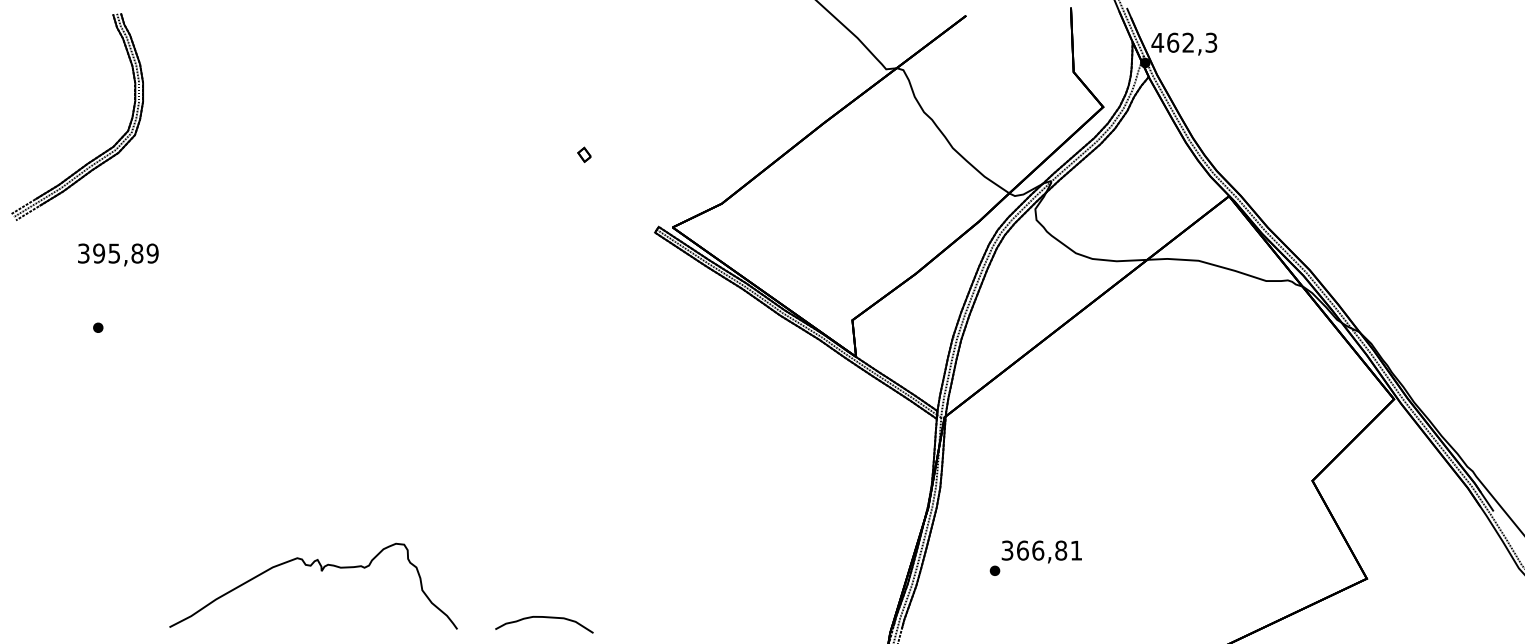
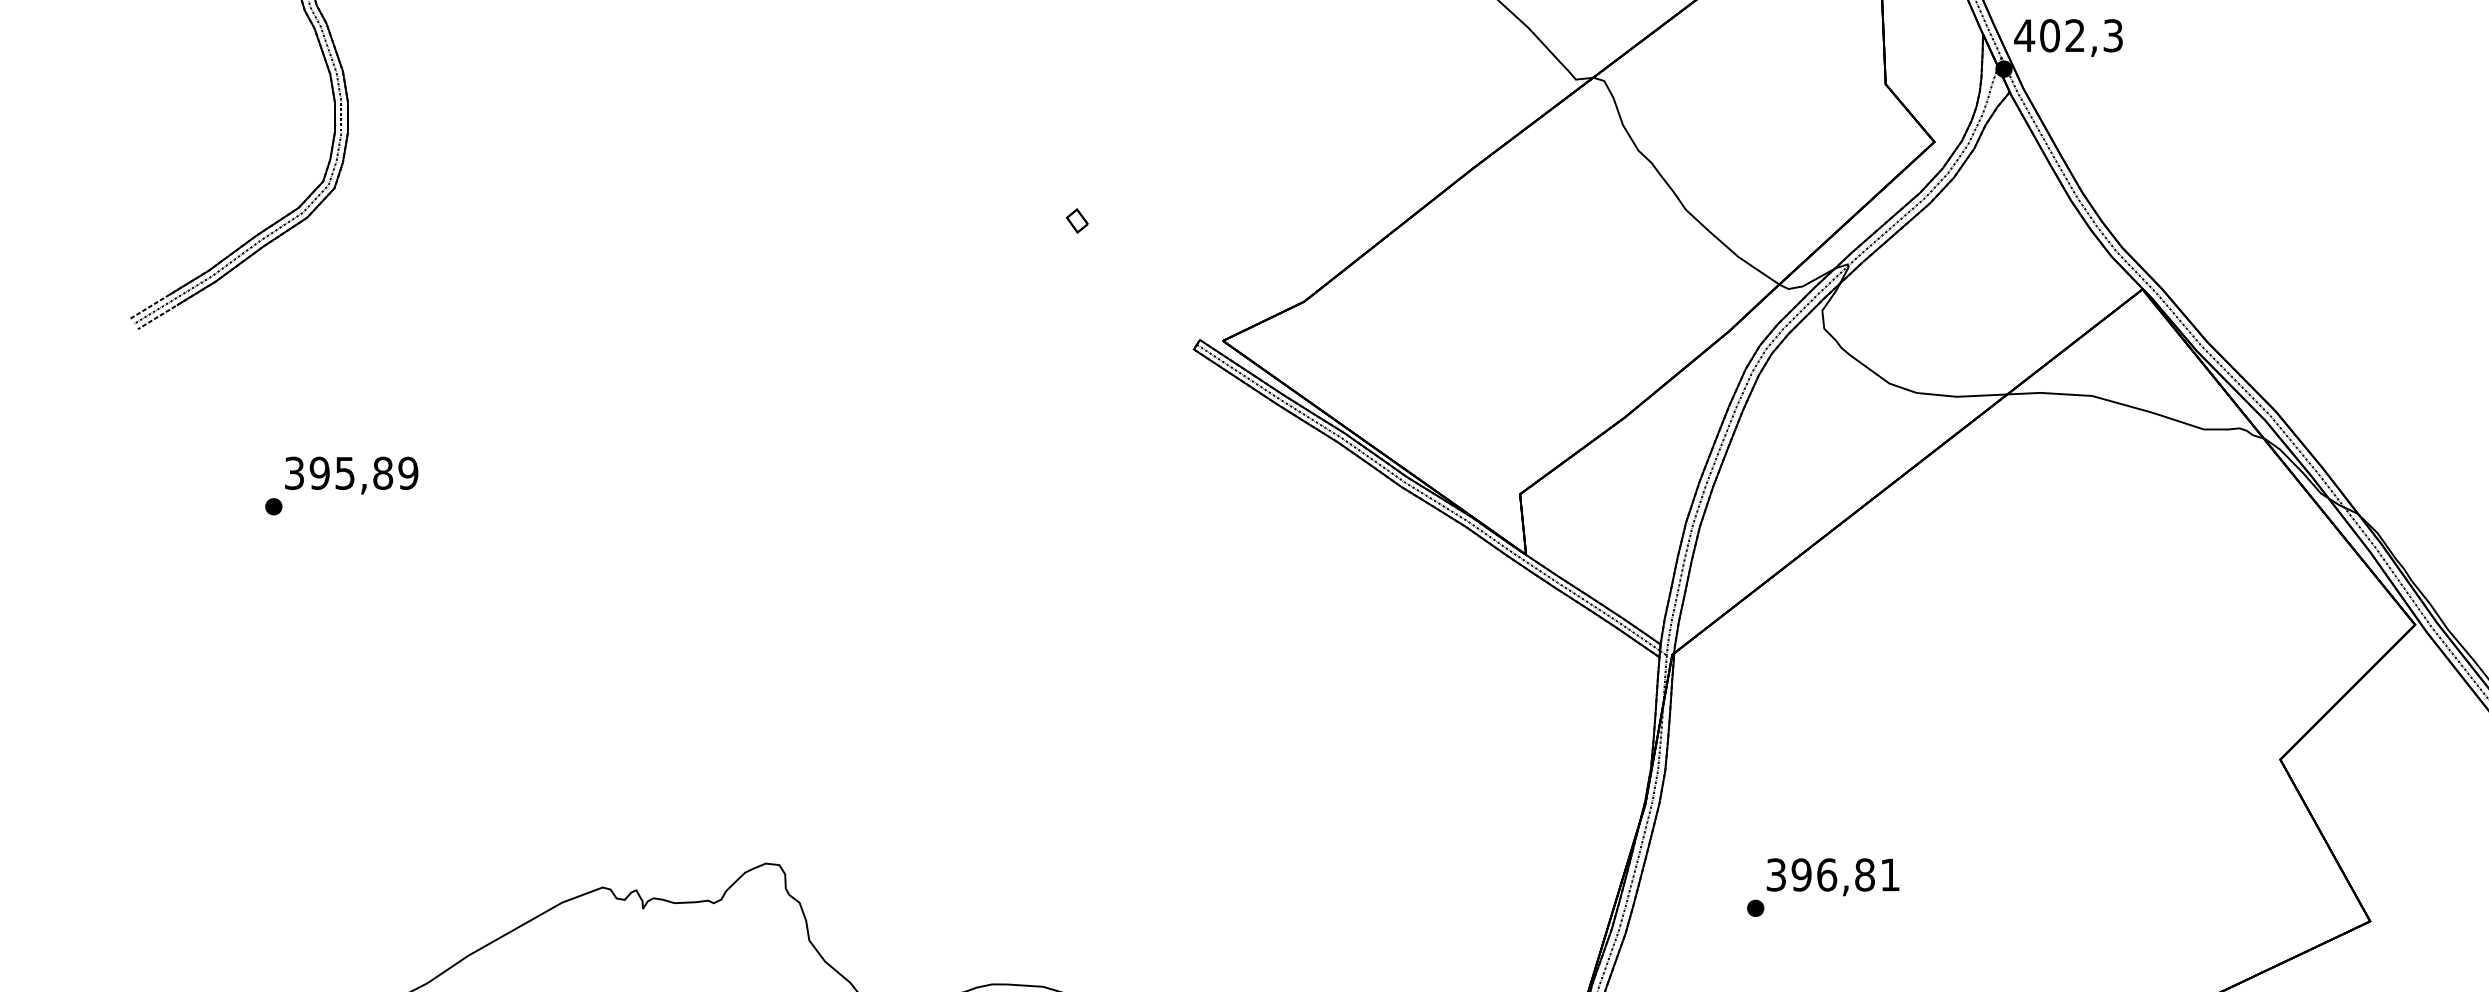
text: (1173, 42) -> (2050, 35), 462,3 -> 402,3
text: (118, 254) -> (351, 474), moved
text: (1022, 550) -> (1801, 874), 366,81 -> 396,81

